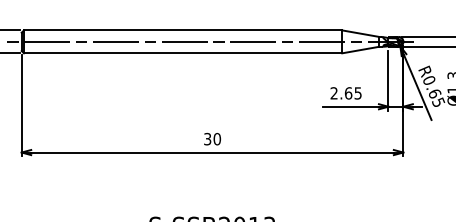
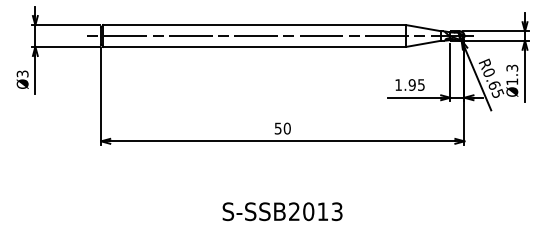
text: (341, 92) -> (405, 84), 2.65 -> 1.95
text: (208, 138) -> (278, 127), 30 -> 50

